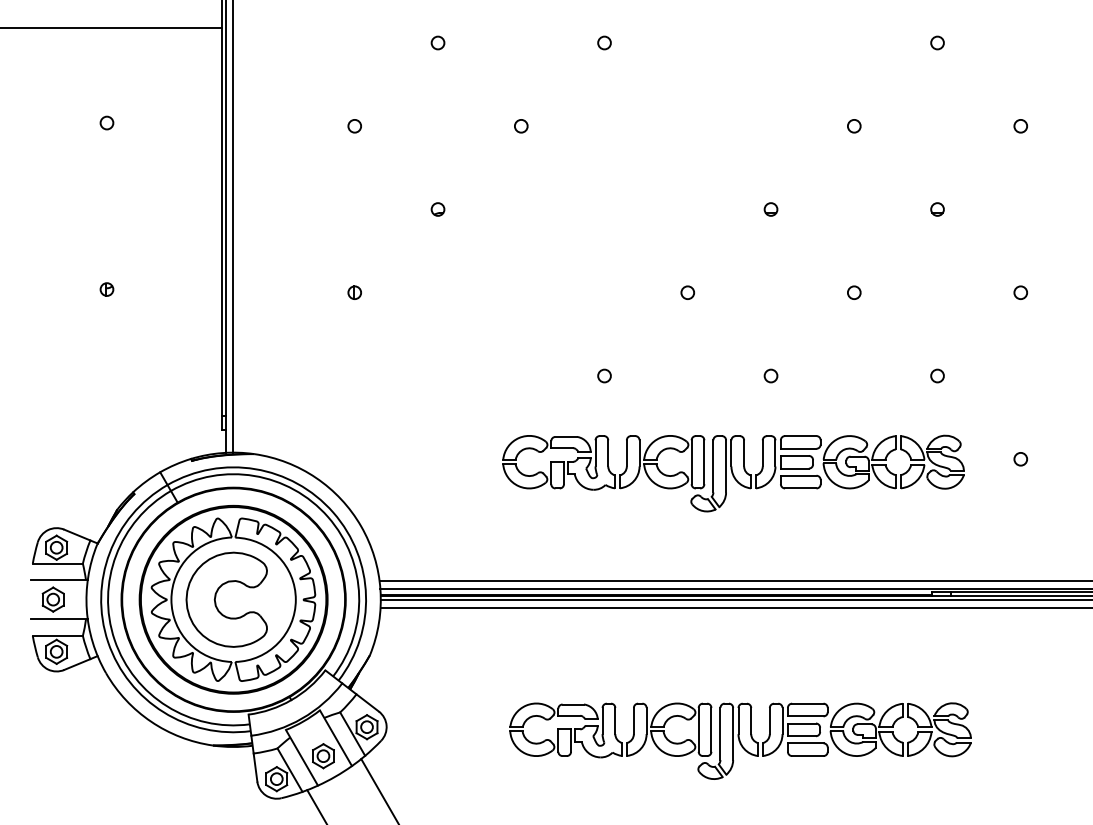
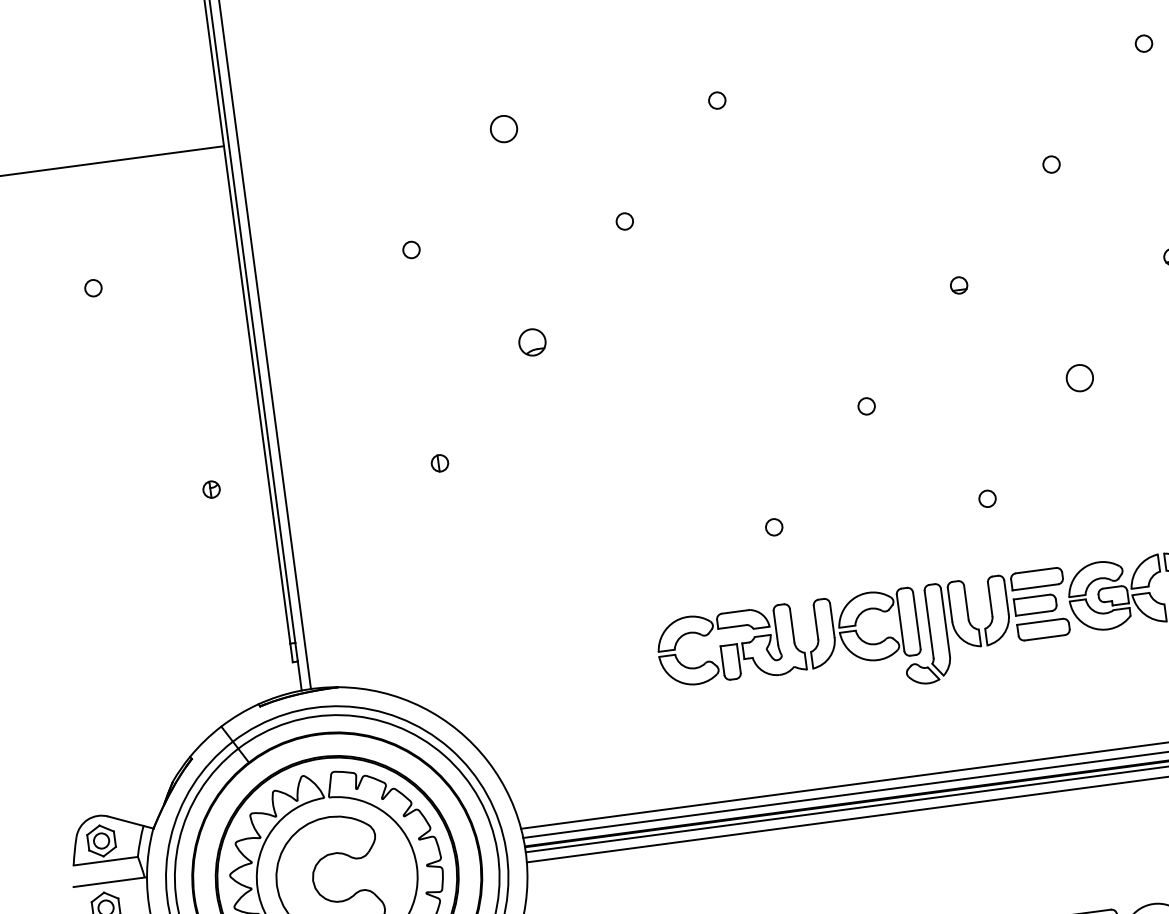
circle: (437, 42) -> (503, 128), size x1.6
part: (437, 209) -> (531, 342), size x1.6
part: (106, 289) -> (210, 489), moved
circle: (854, 292) -> (1080, 377), size x1.6

